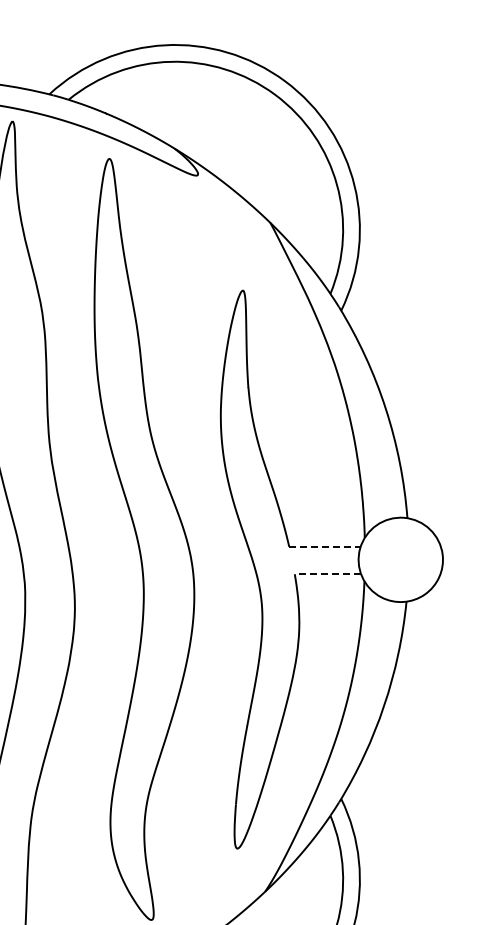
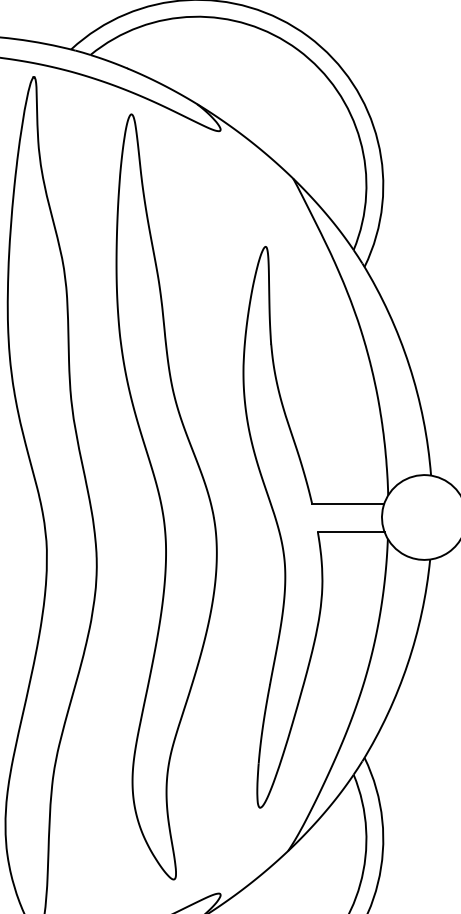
line: (324, 546) -> (347, 504), dashed -> solid
line: (327, 574) -> (350, 532), dashed -> solid

